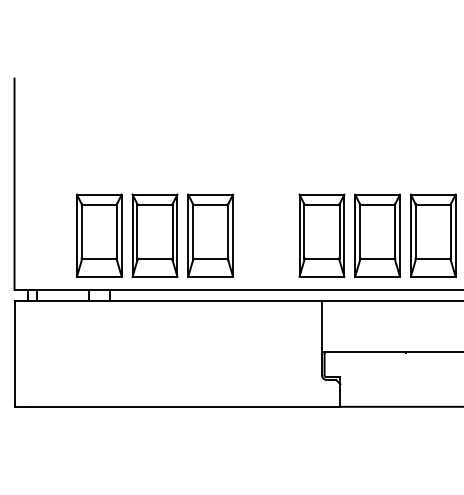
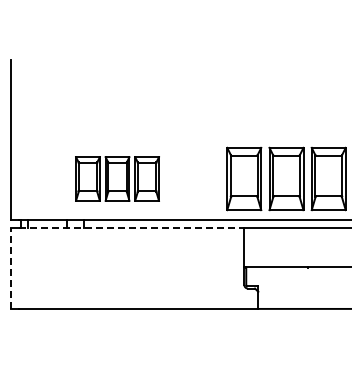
part: (154, 234) -> (117, 178), size x0.7
line: (173, 300) -> (131, 228), solid -> dashed
line: (13, 353) -> (10, 268), solid -> dashed

